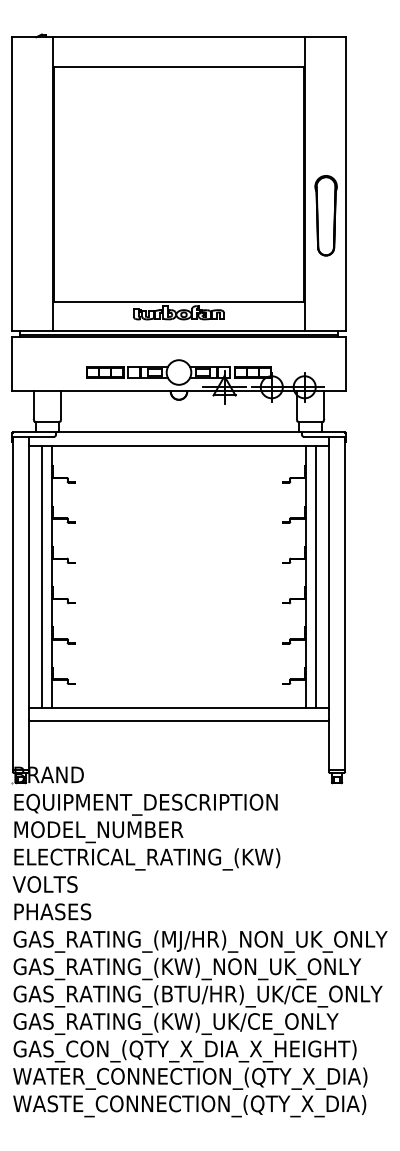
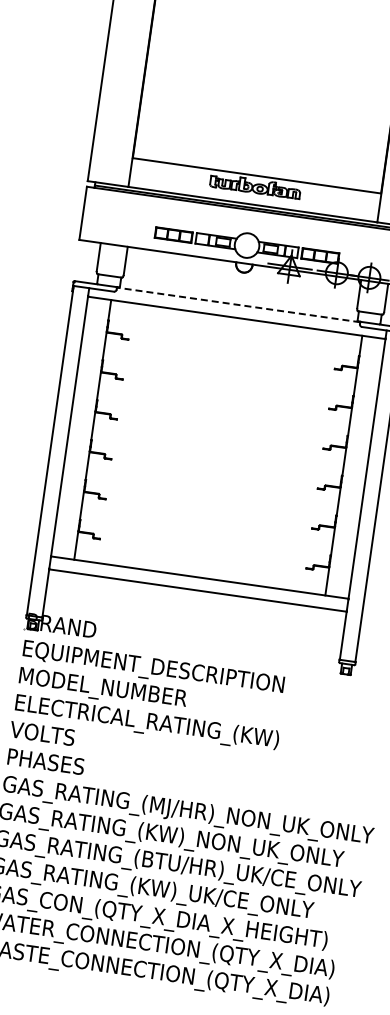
line: (179, 432) -> (239, 305), solid -> dashed
line: (41, 576) -> (82, 428), removed
line: (316, 576) -> (354, 466), removed

